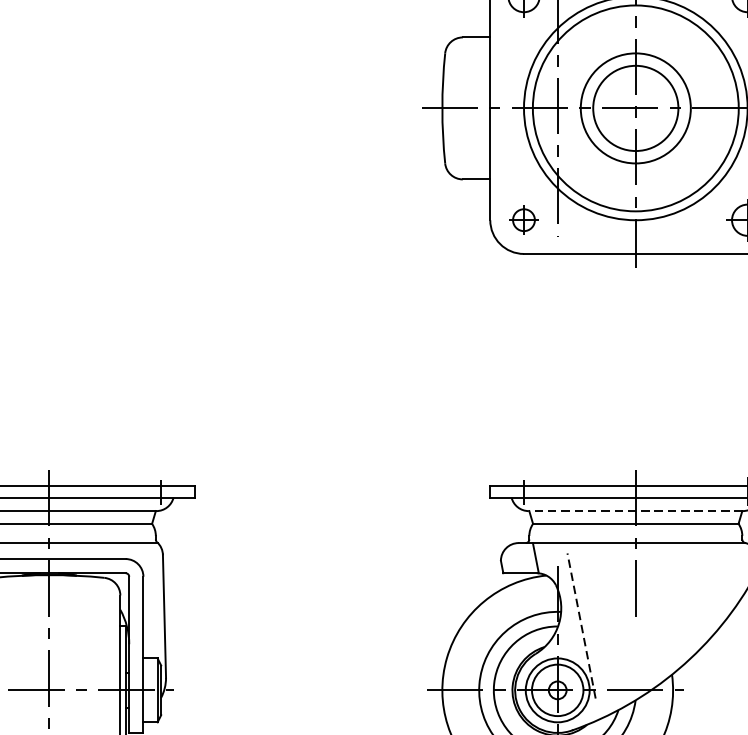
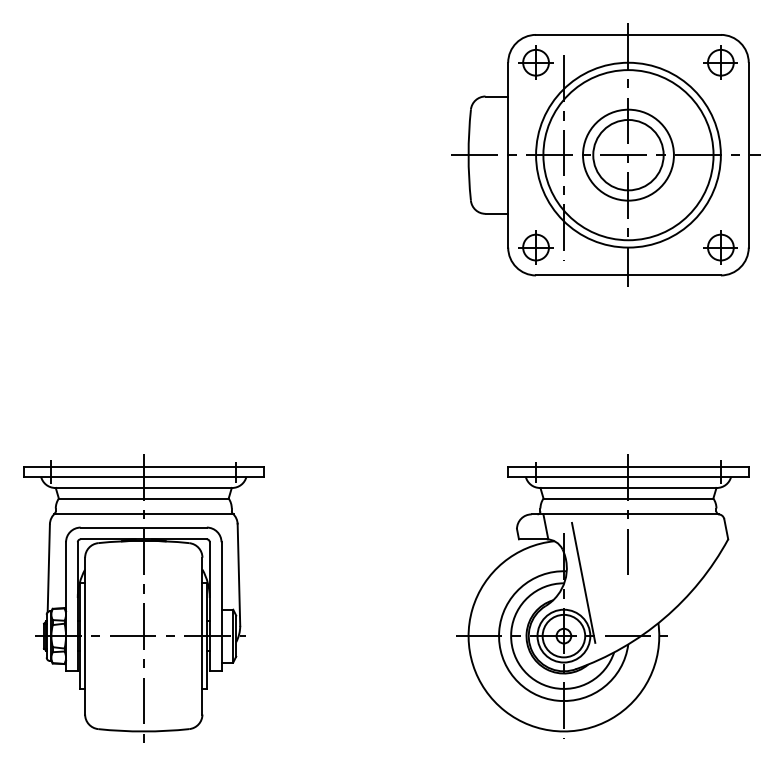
part: (523, 220) -> (535, 247), size x1.43
line: (634, 510) -> (627, 487), dashed -> solid
line: (581, 625) -> (583, 582), dashed -> solid

